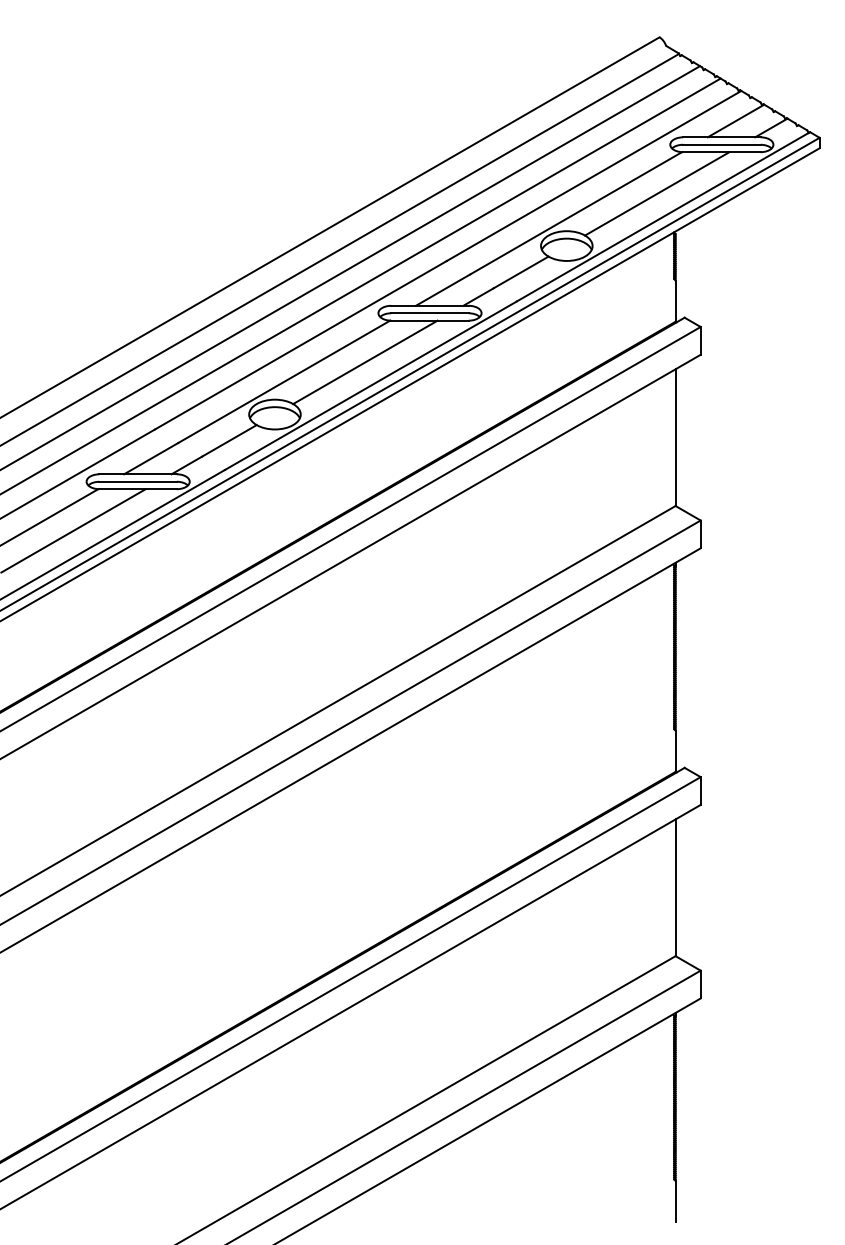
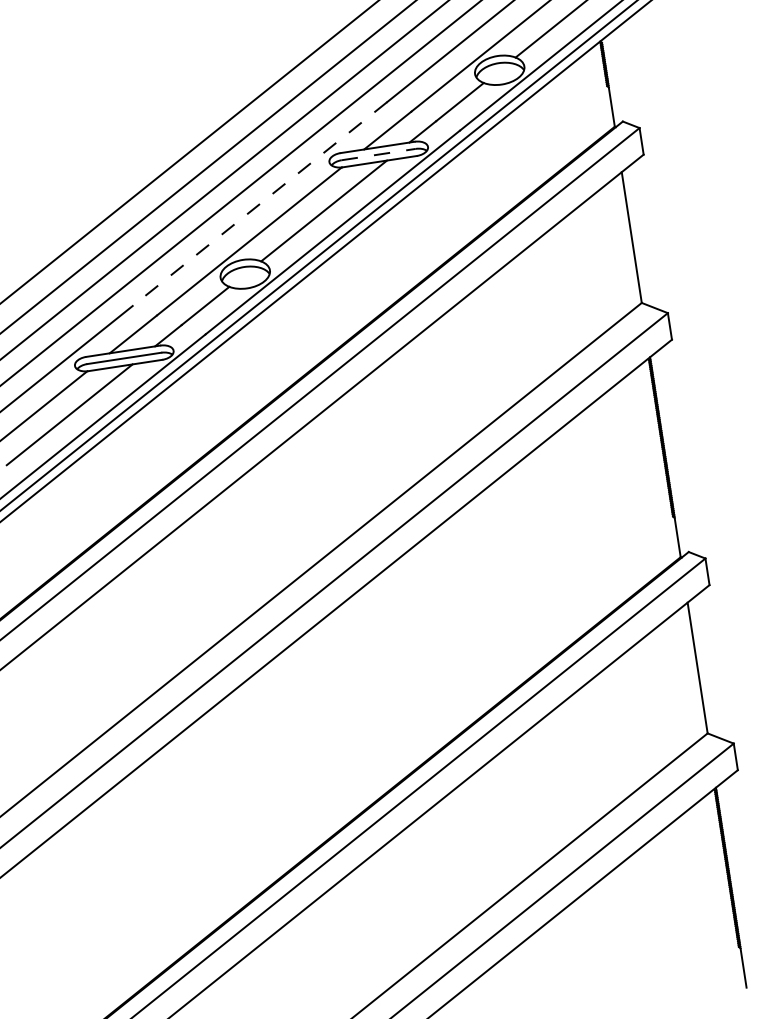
line: (430, 313) -> (379, 154), solid -> dashed
line: (300, 345) -> (259, 204), solid -> dashed

